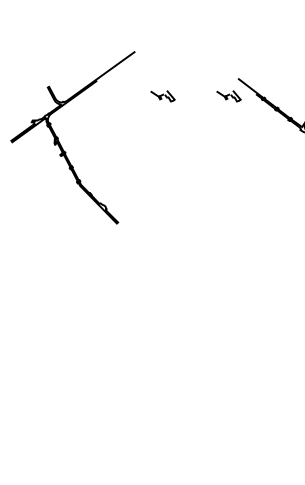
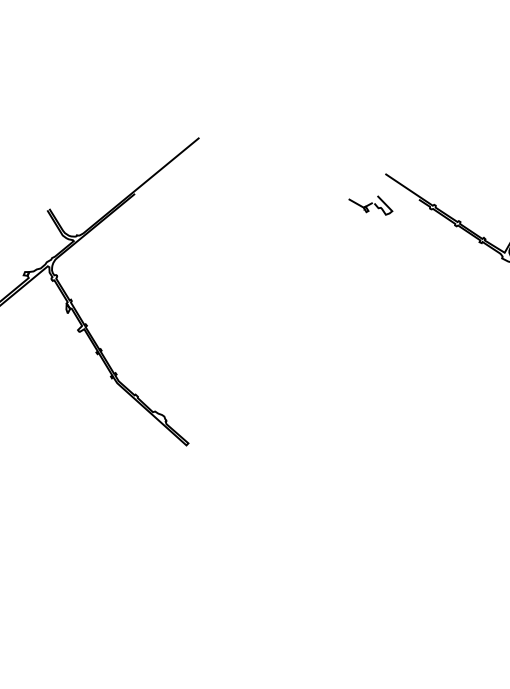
part: (162, 96) -> (252, 214), removed

